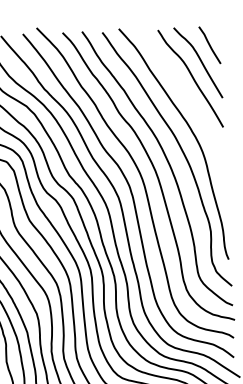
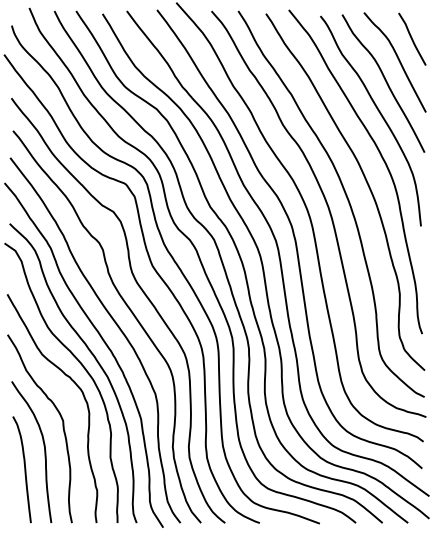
curve: (189, 102) -> (380, 115), added

